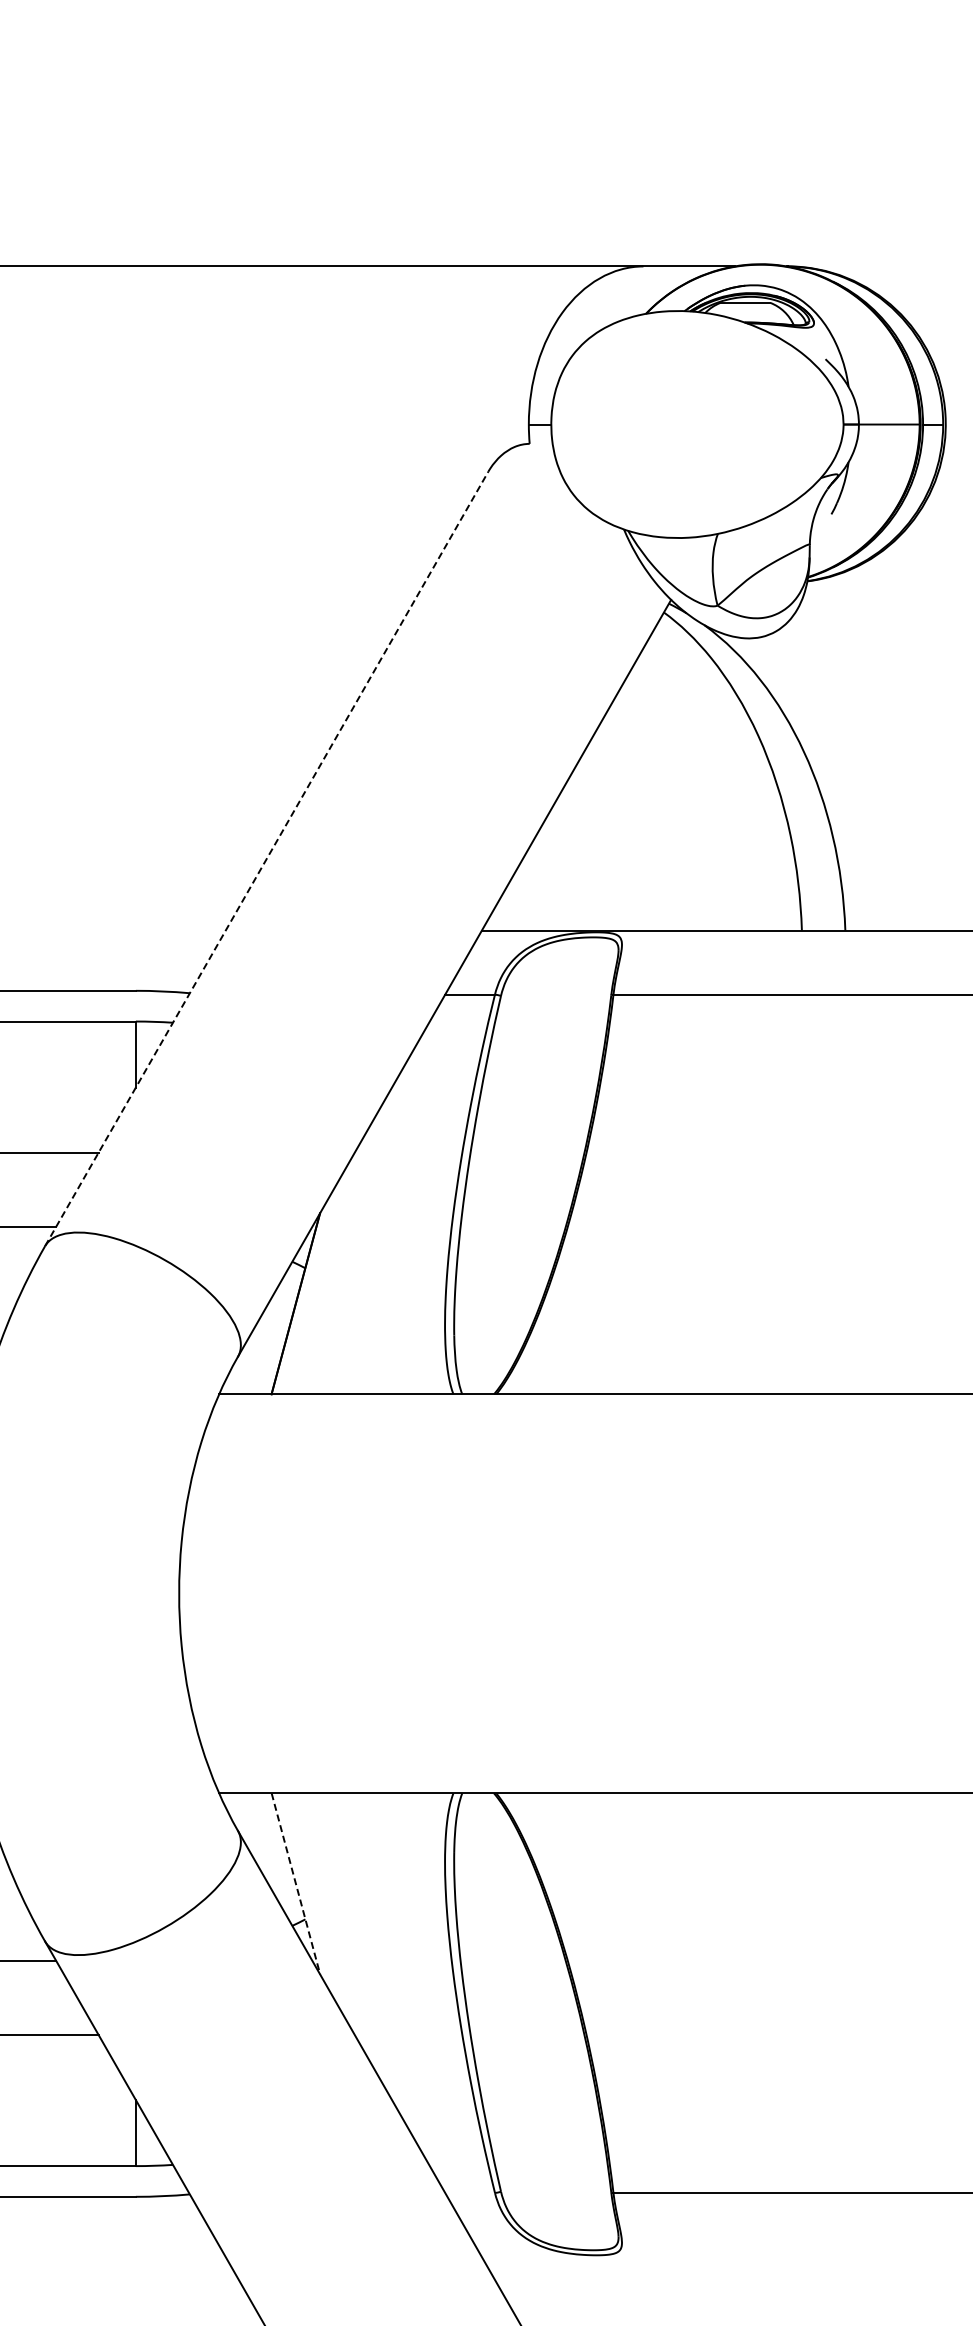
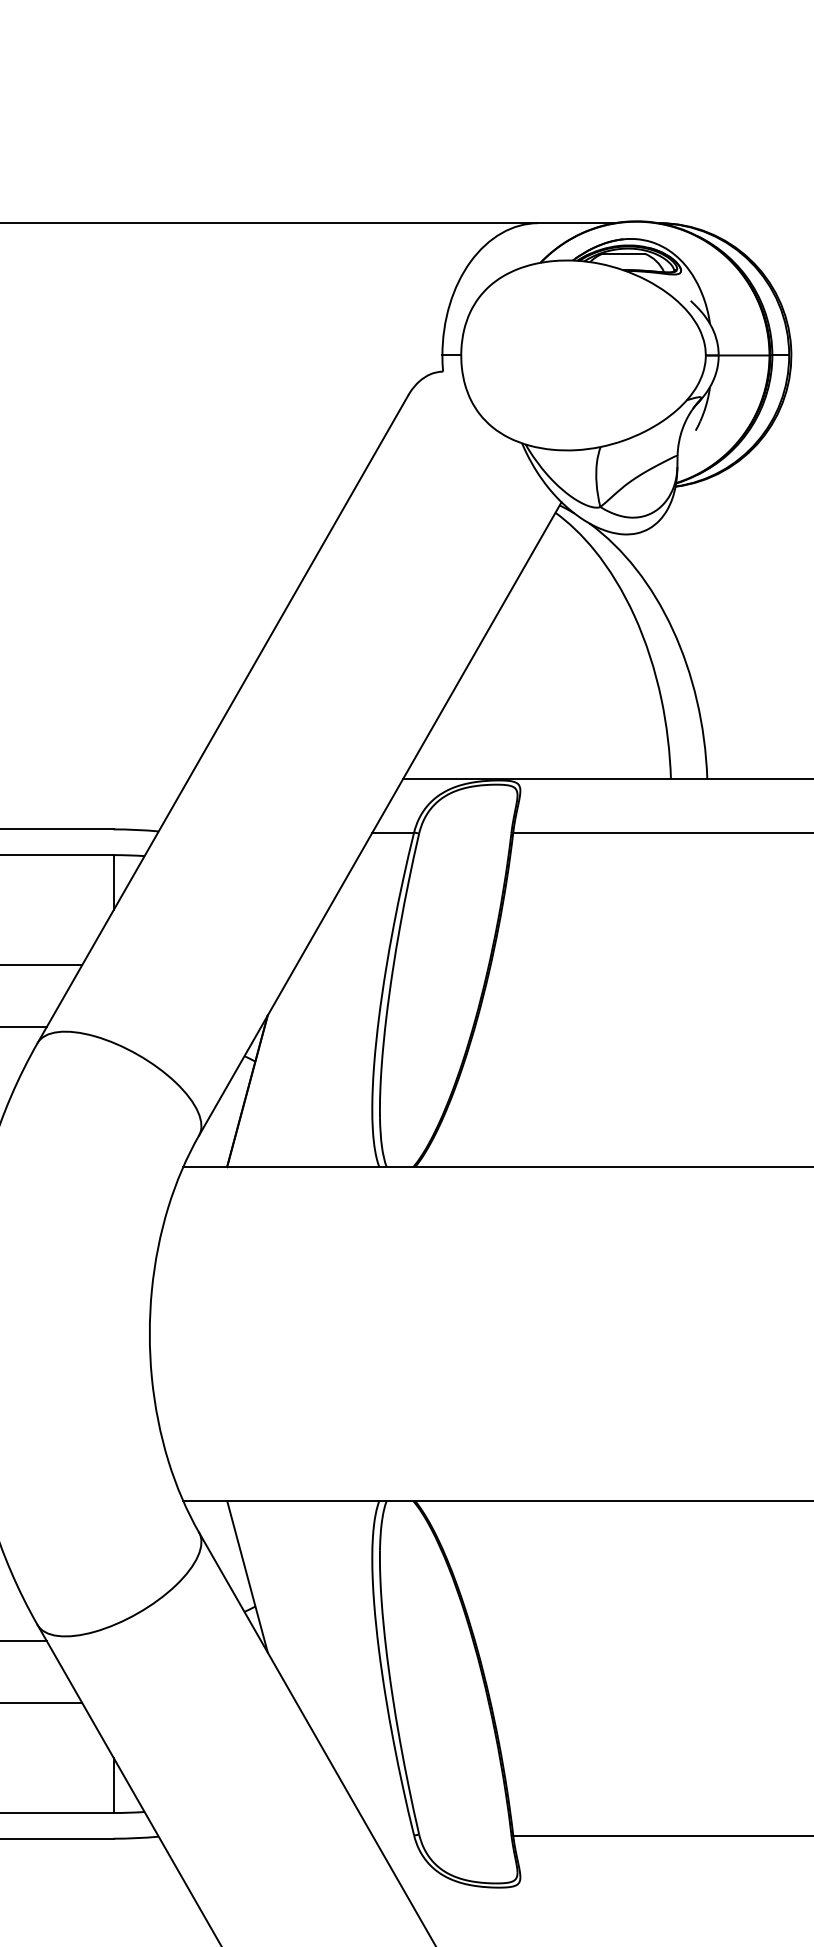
line: (266, 858) -> (222, 718), dashed -> solid
line: (295, 1883) -> (247, 1576), dashed -> solid

